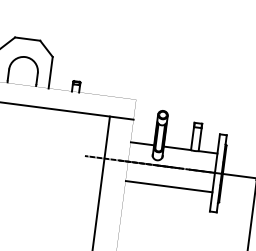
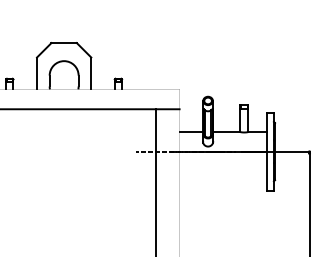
line: (169, 187) -> (223, 171), removed

